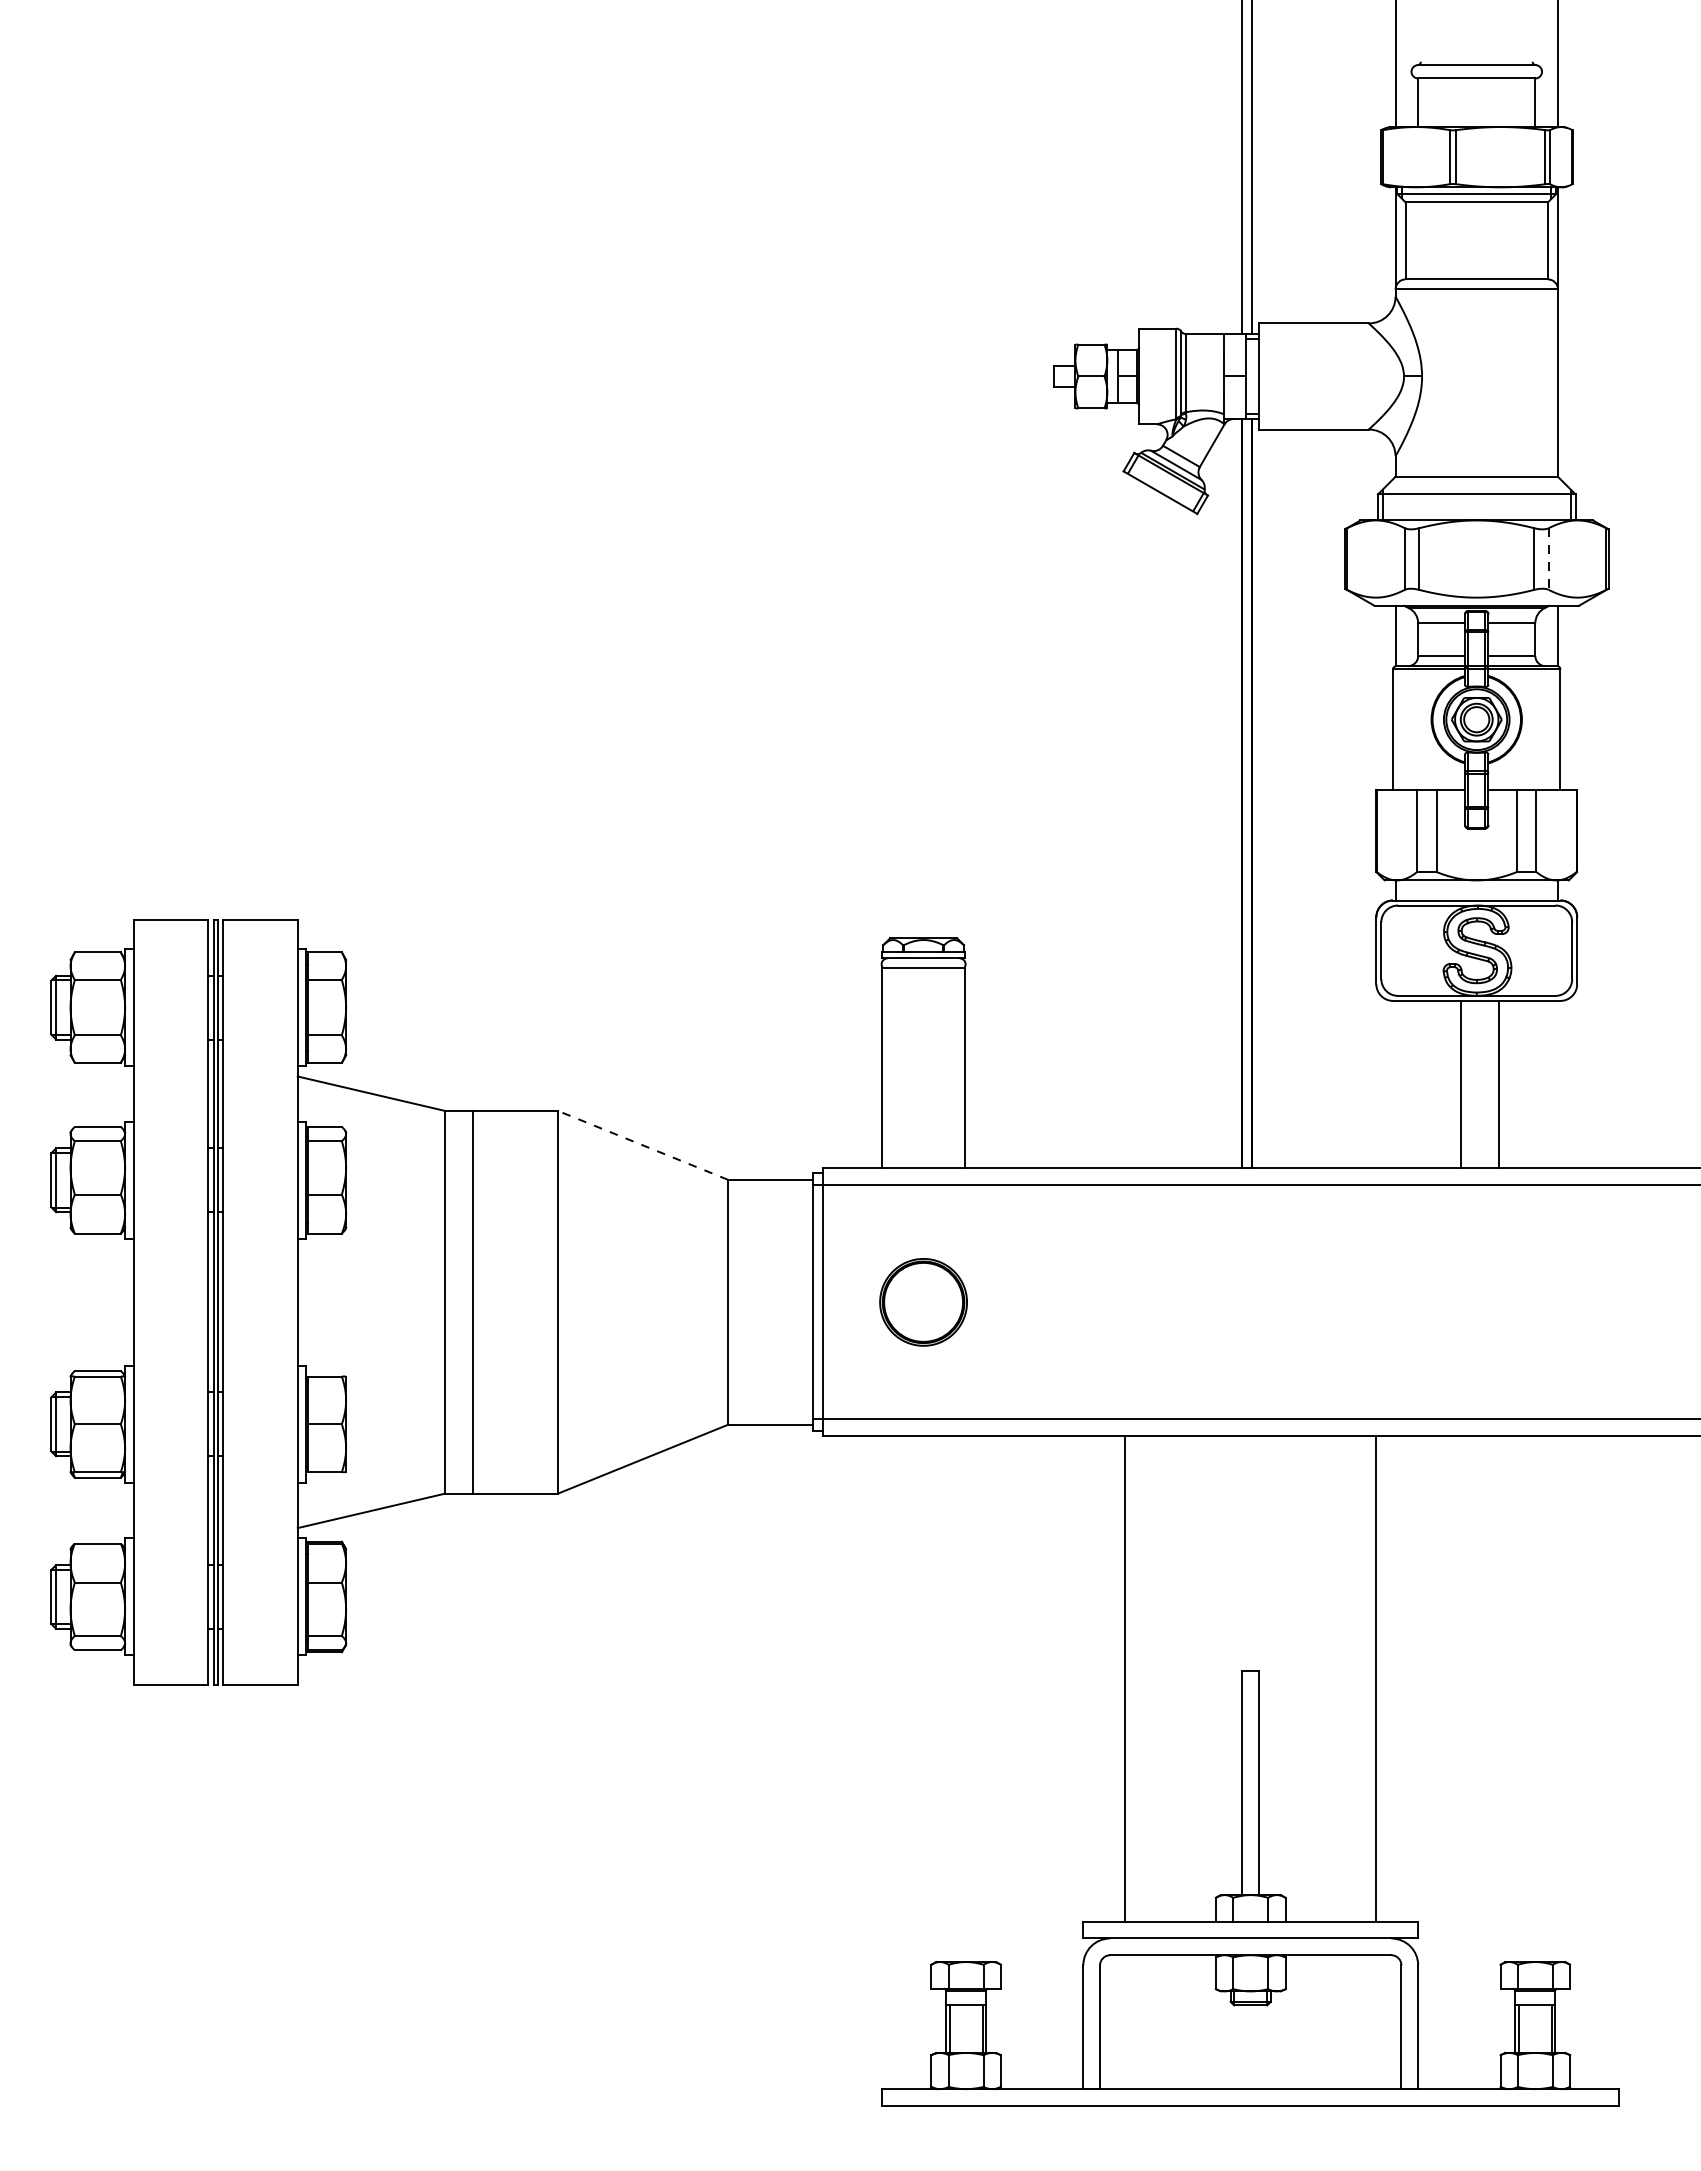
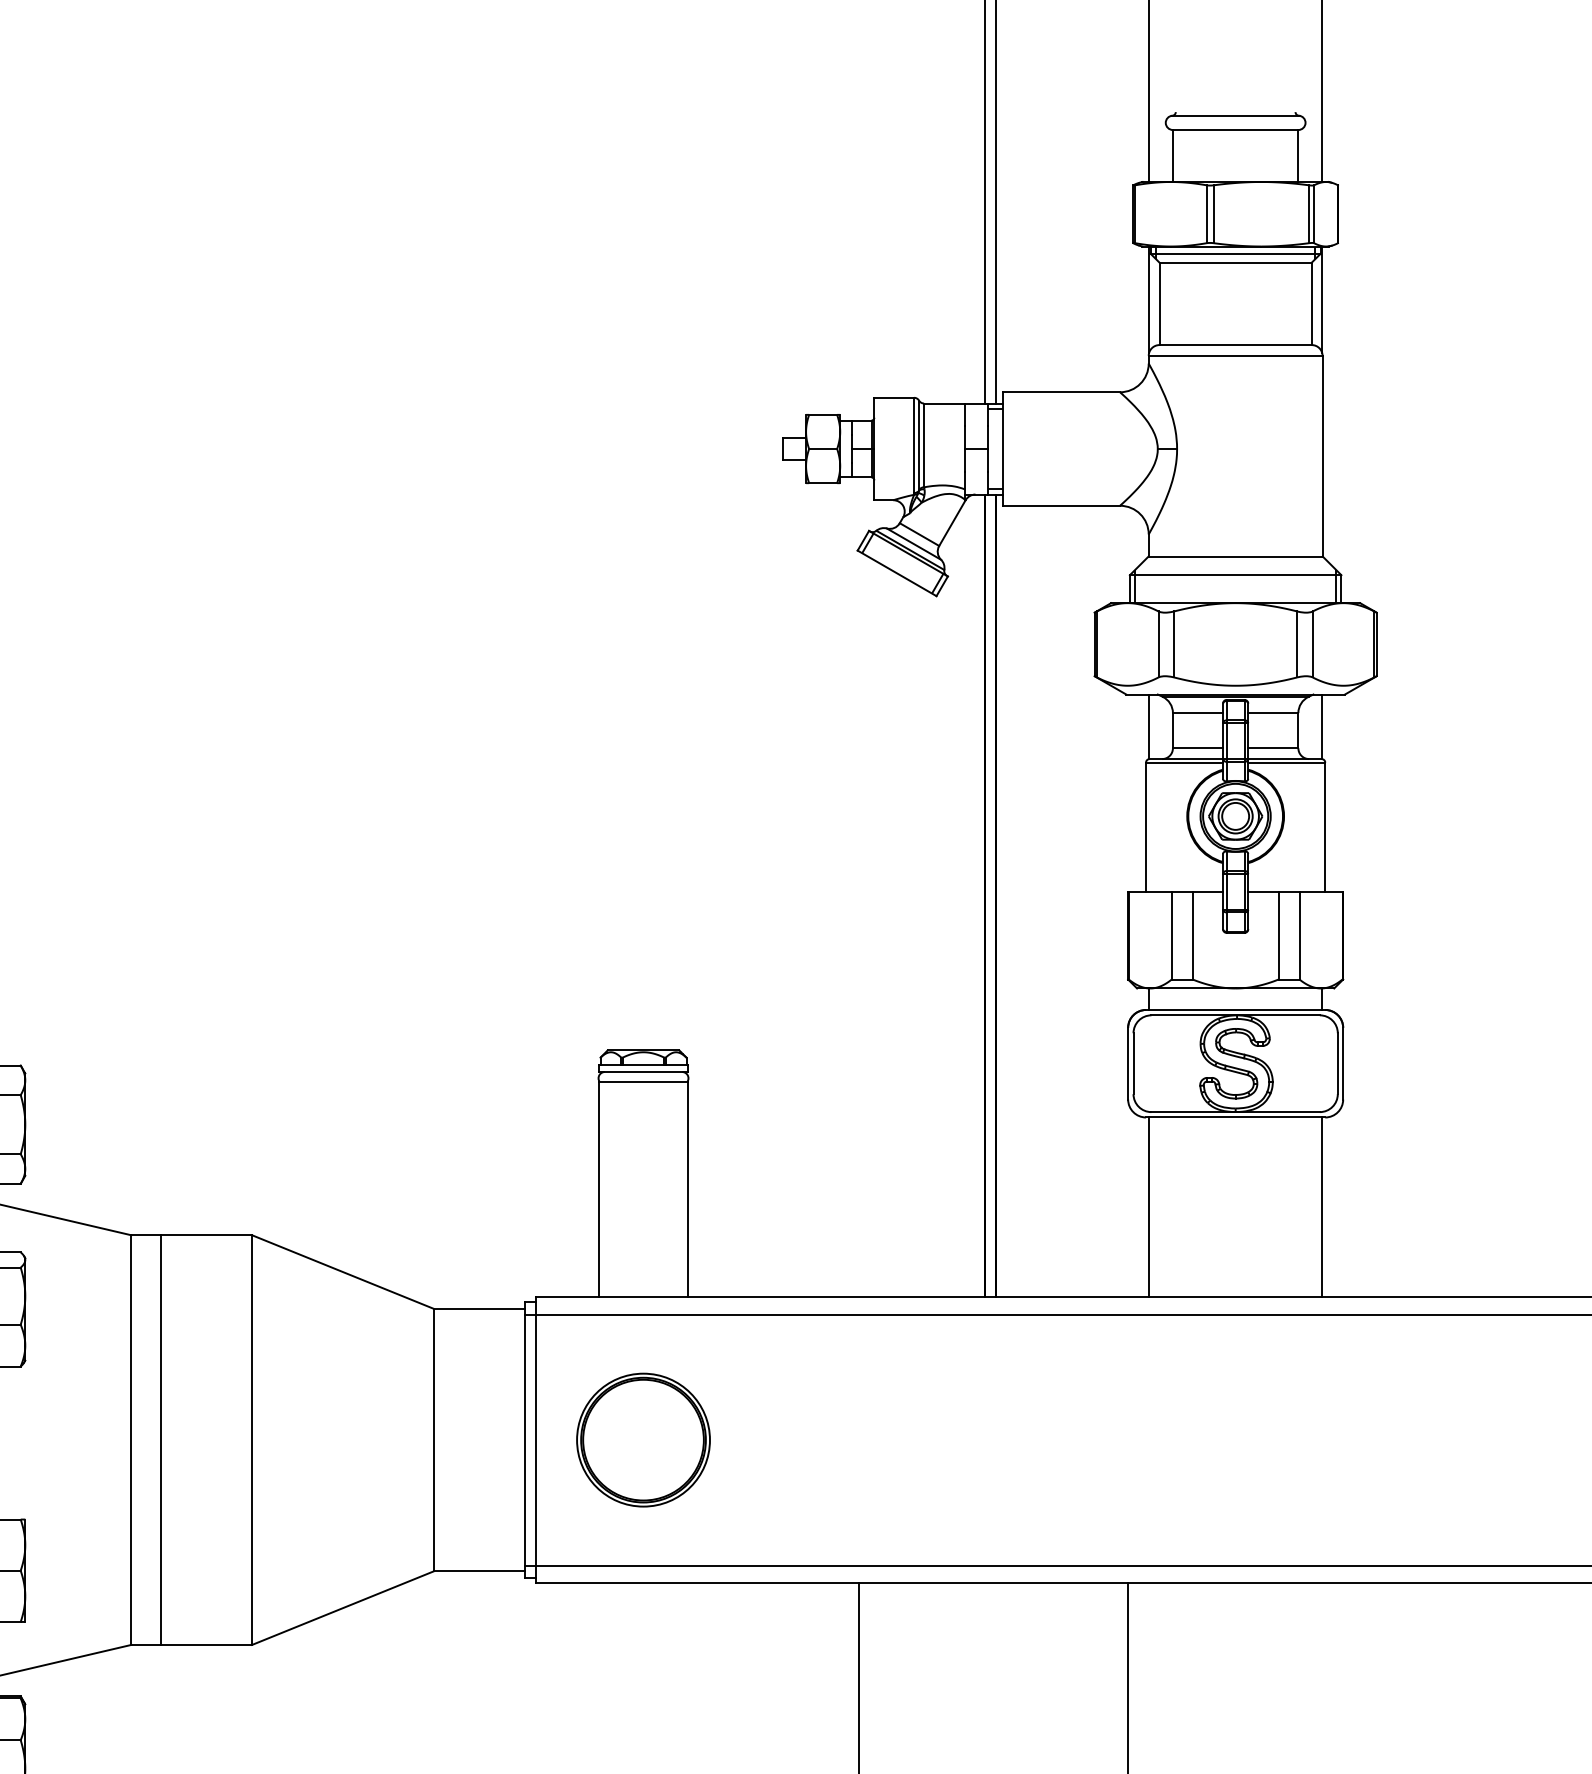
line: (1548, 559) -> (1312, 644), dashed -> solid
line: (1460, 1084) -> (1148, 1206), moved
line: (1498, 1084) -> (1322, 1206), moved
line: (643, 1145) -> (343, 1272), dashed -> solid
part: (923, 1302) -> (643, 1440), size x1.43

